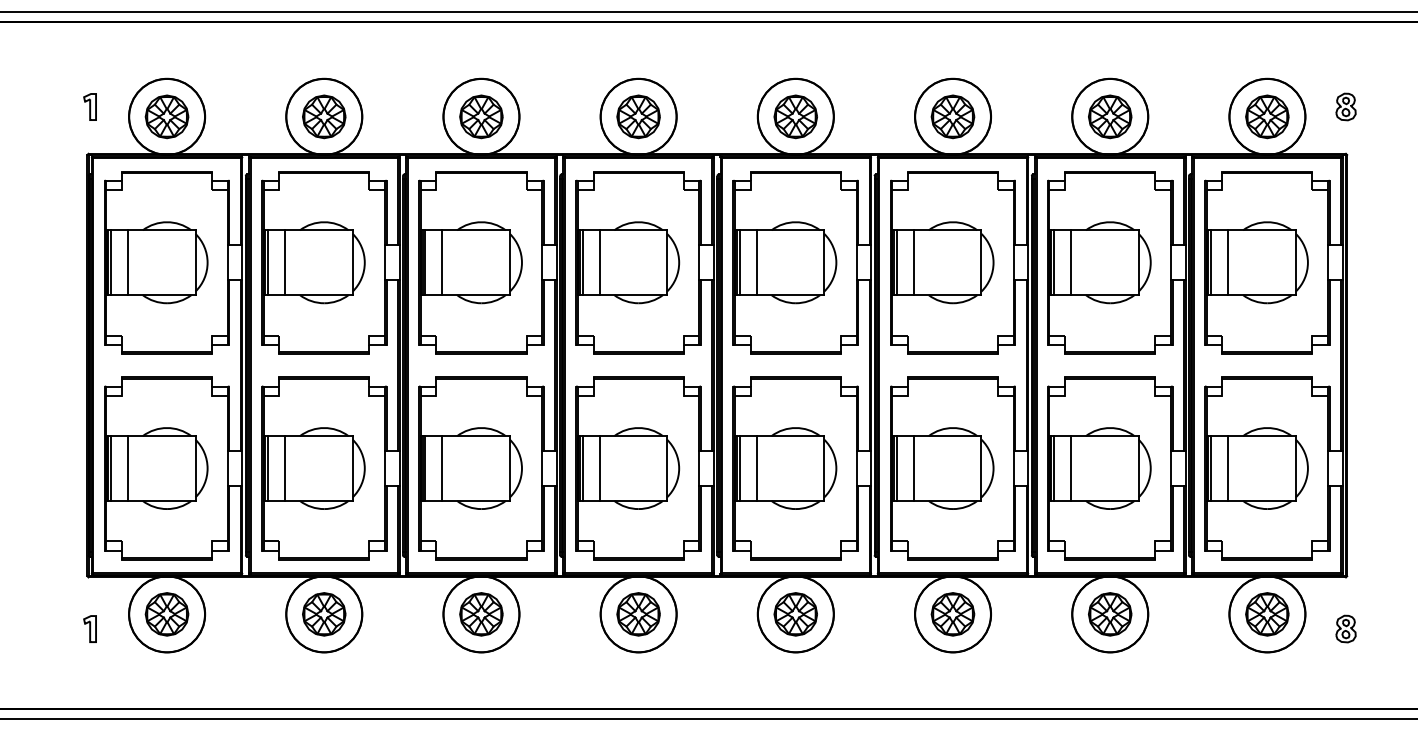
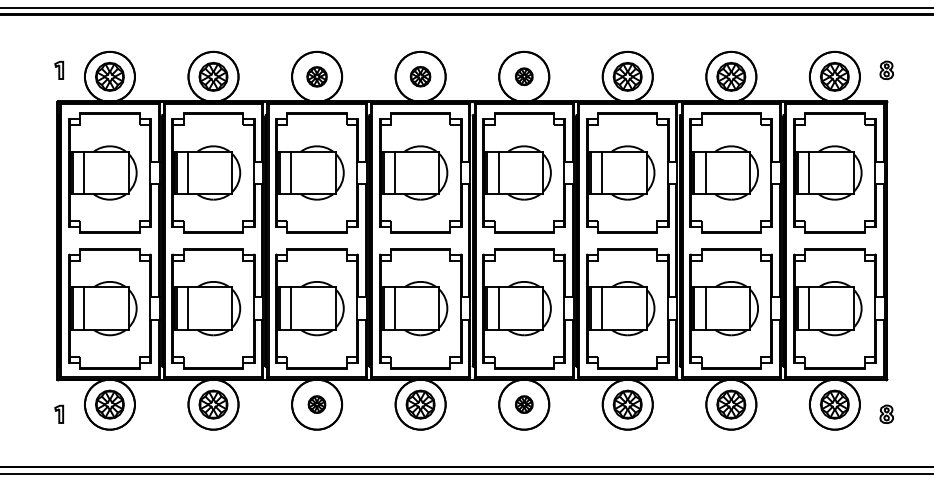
part: (480, 116) -> (316, 76), size x0.7
part: (638, 116) -> (420, 76), size x0.7
part: (796, 116) -> (524, 76), size x0.6
part: (480, 614) -> (316, 404), size x0.6
part: (796, 614) -> (524, 404), size x0.6

